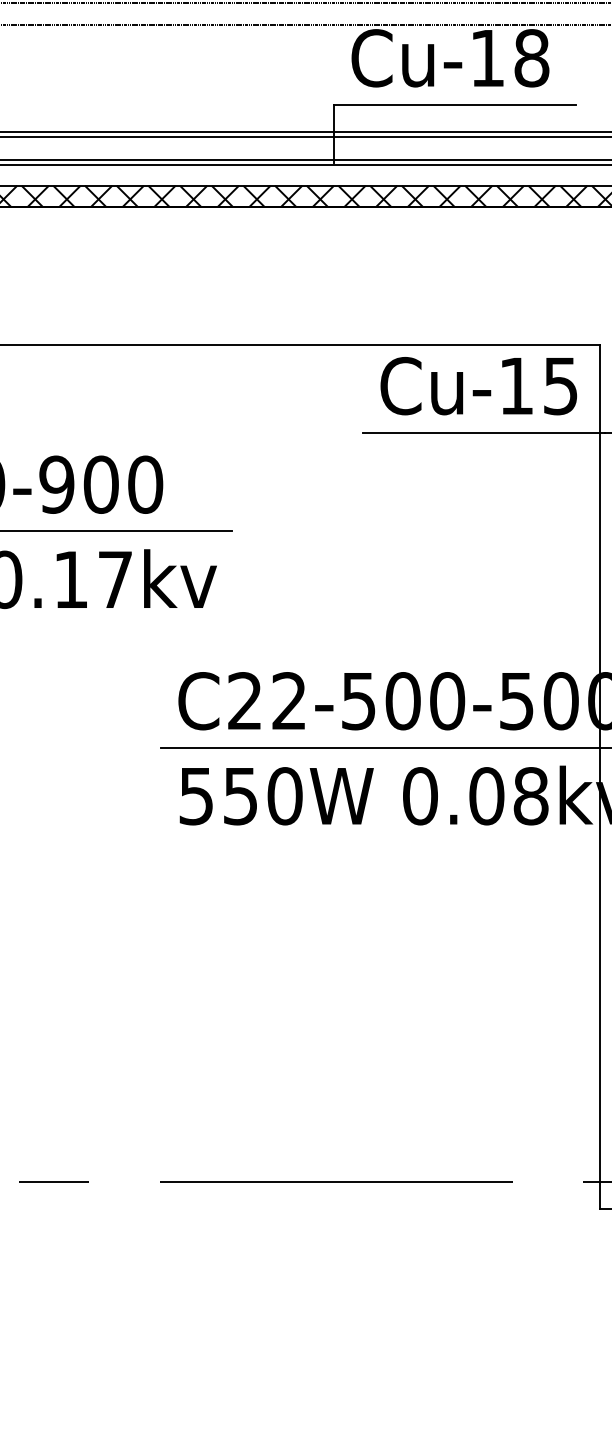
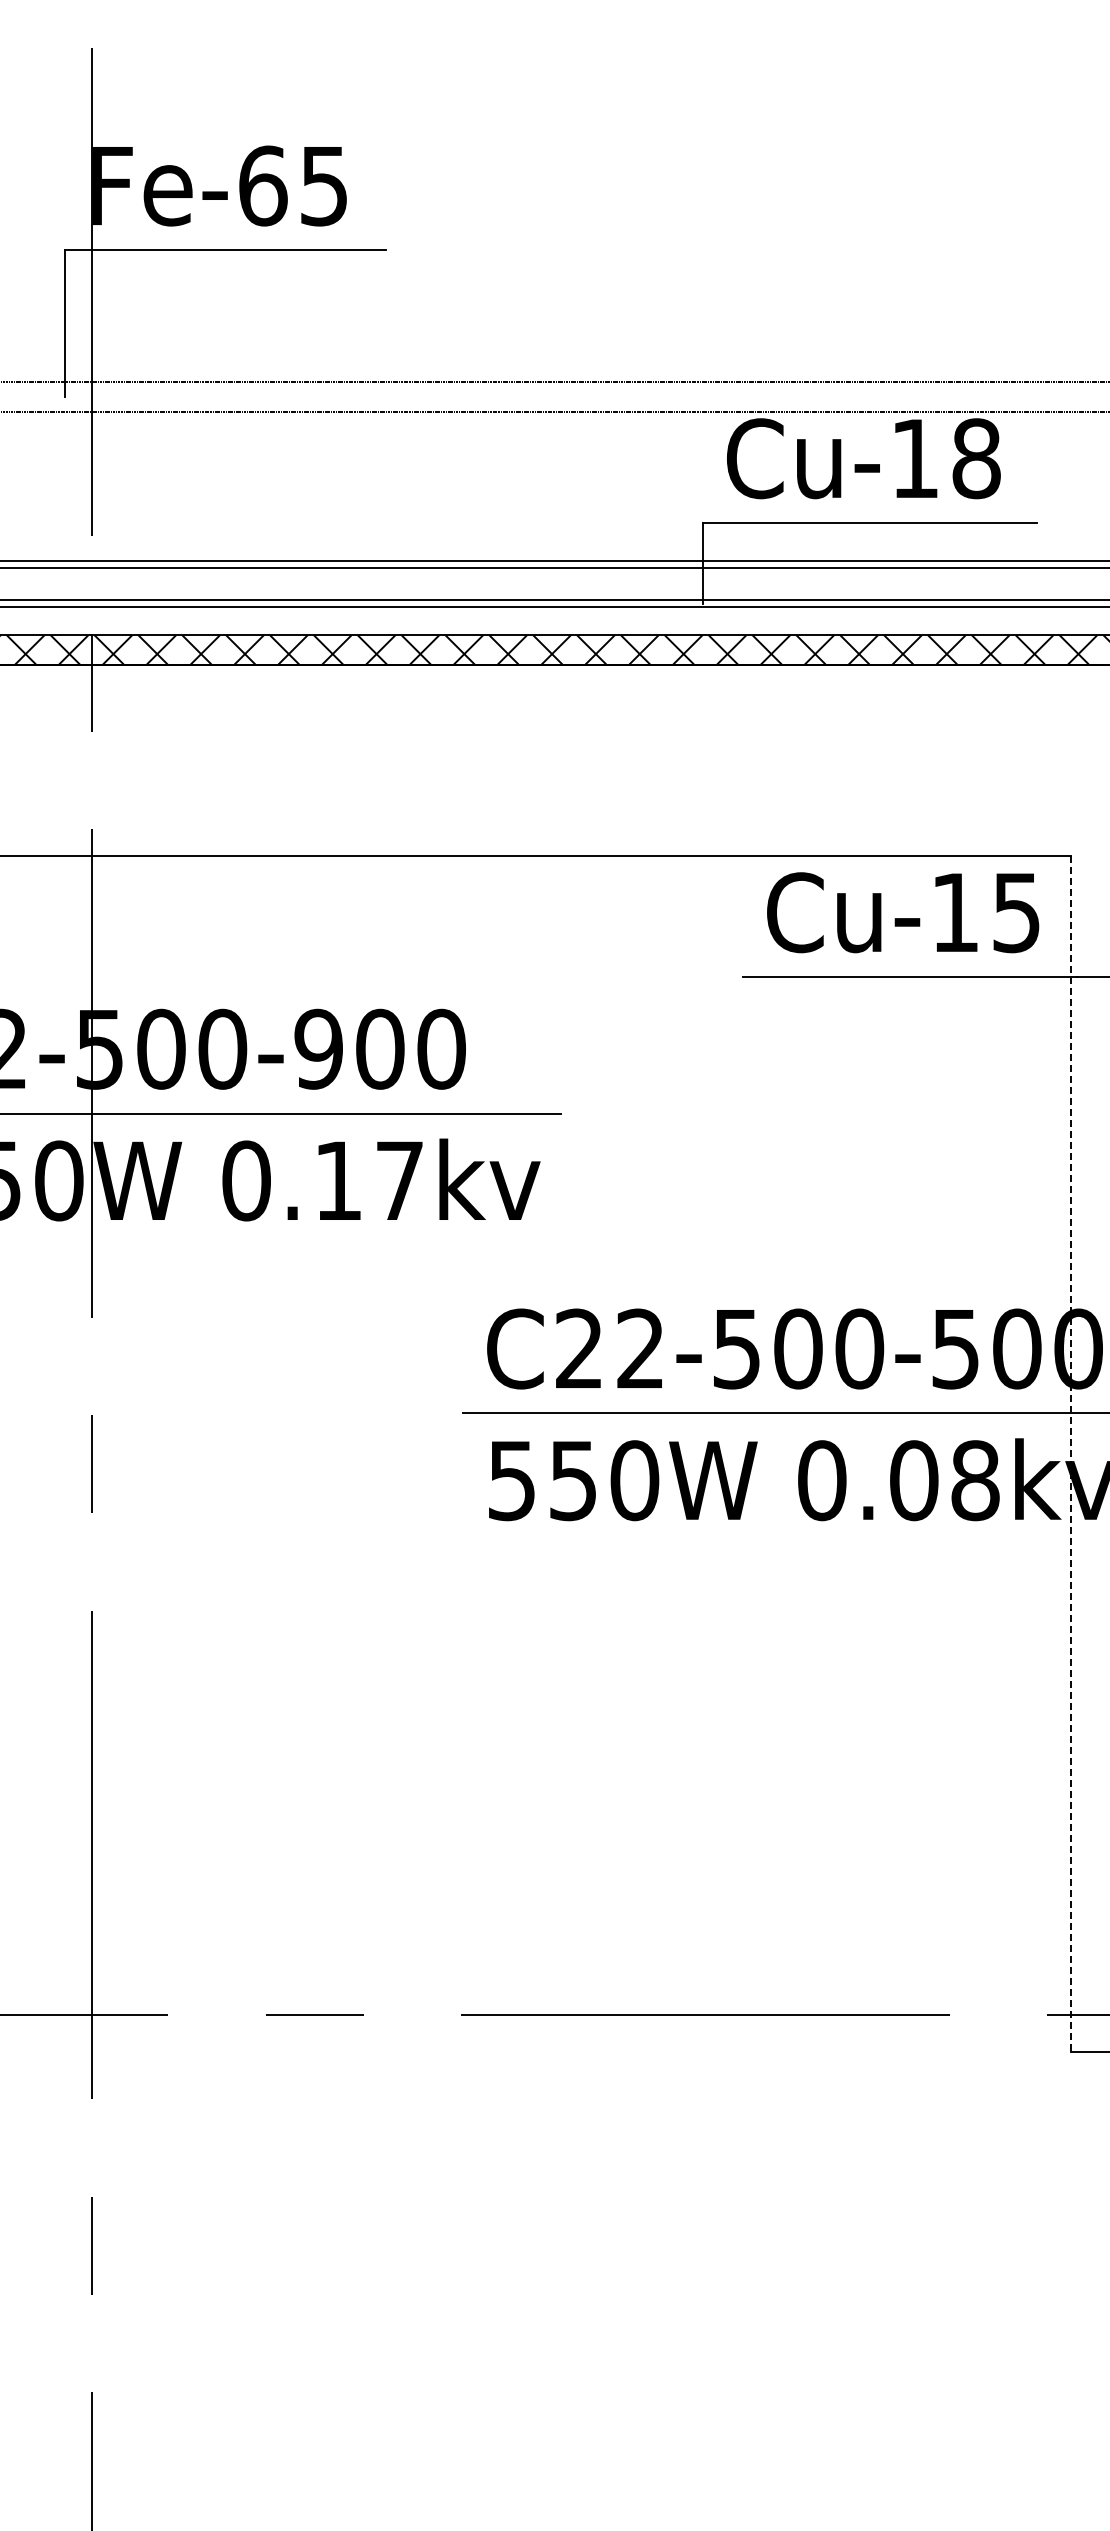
line: (599, 776) -> (1070, 1453), solid -> dashed

